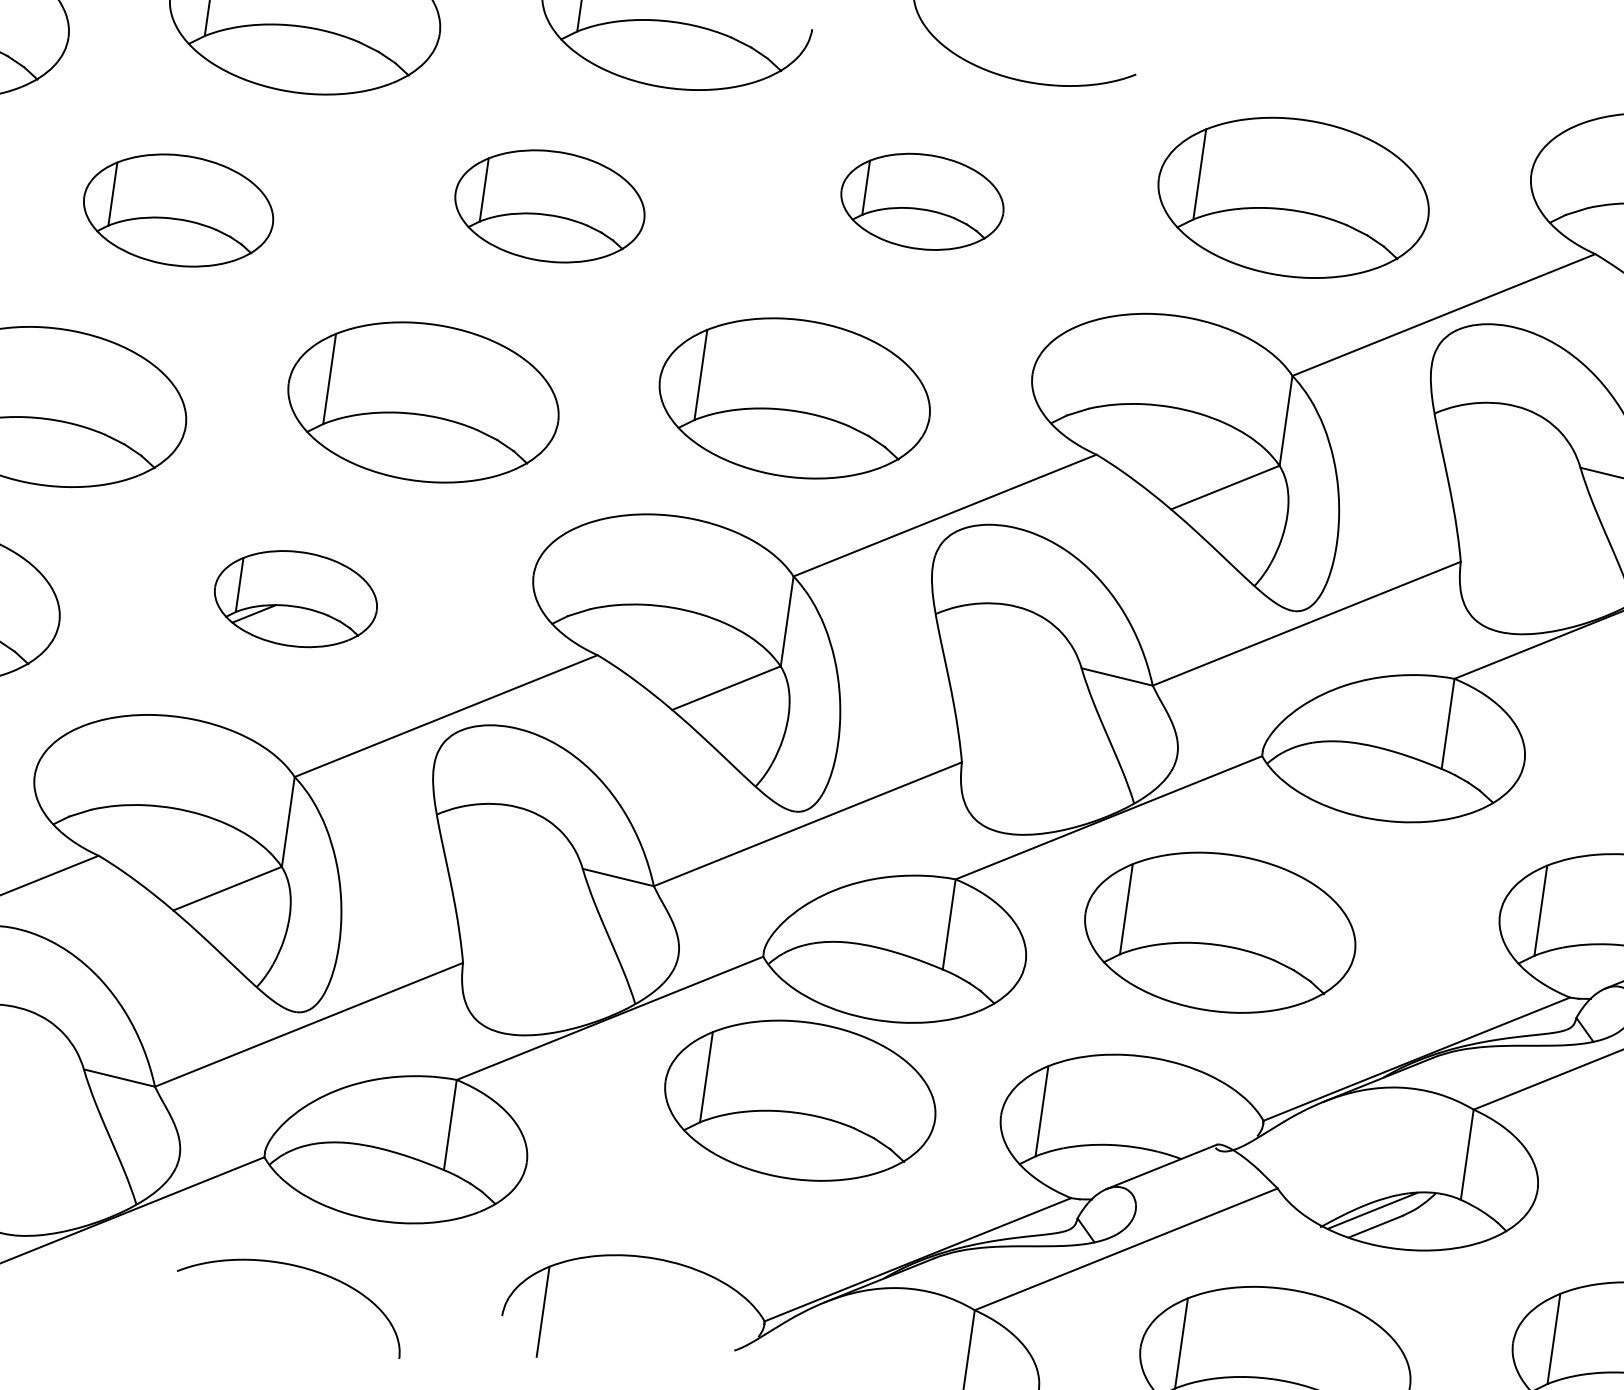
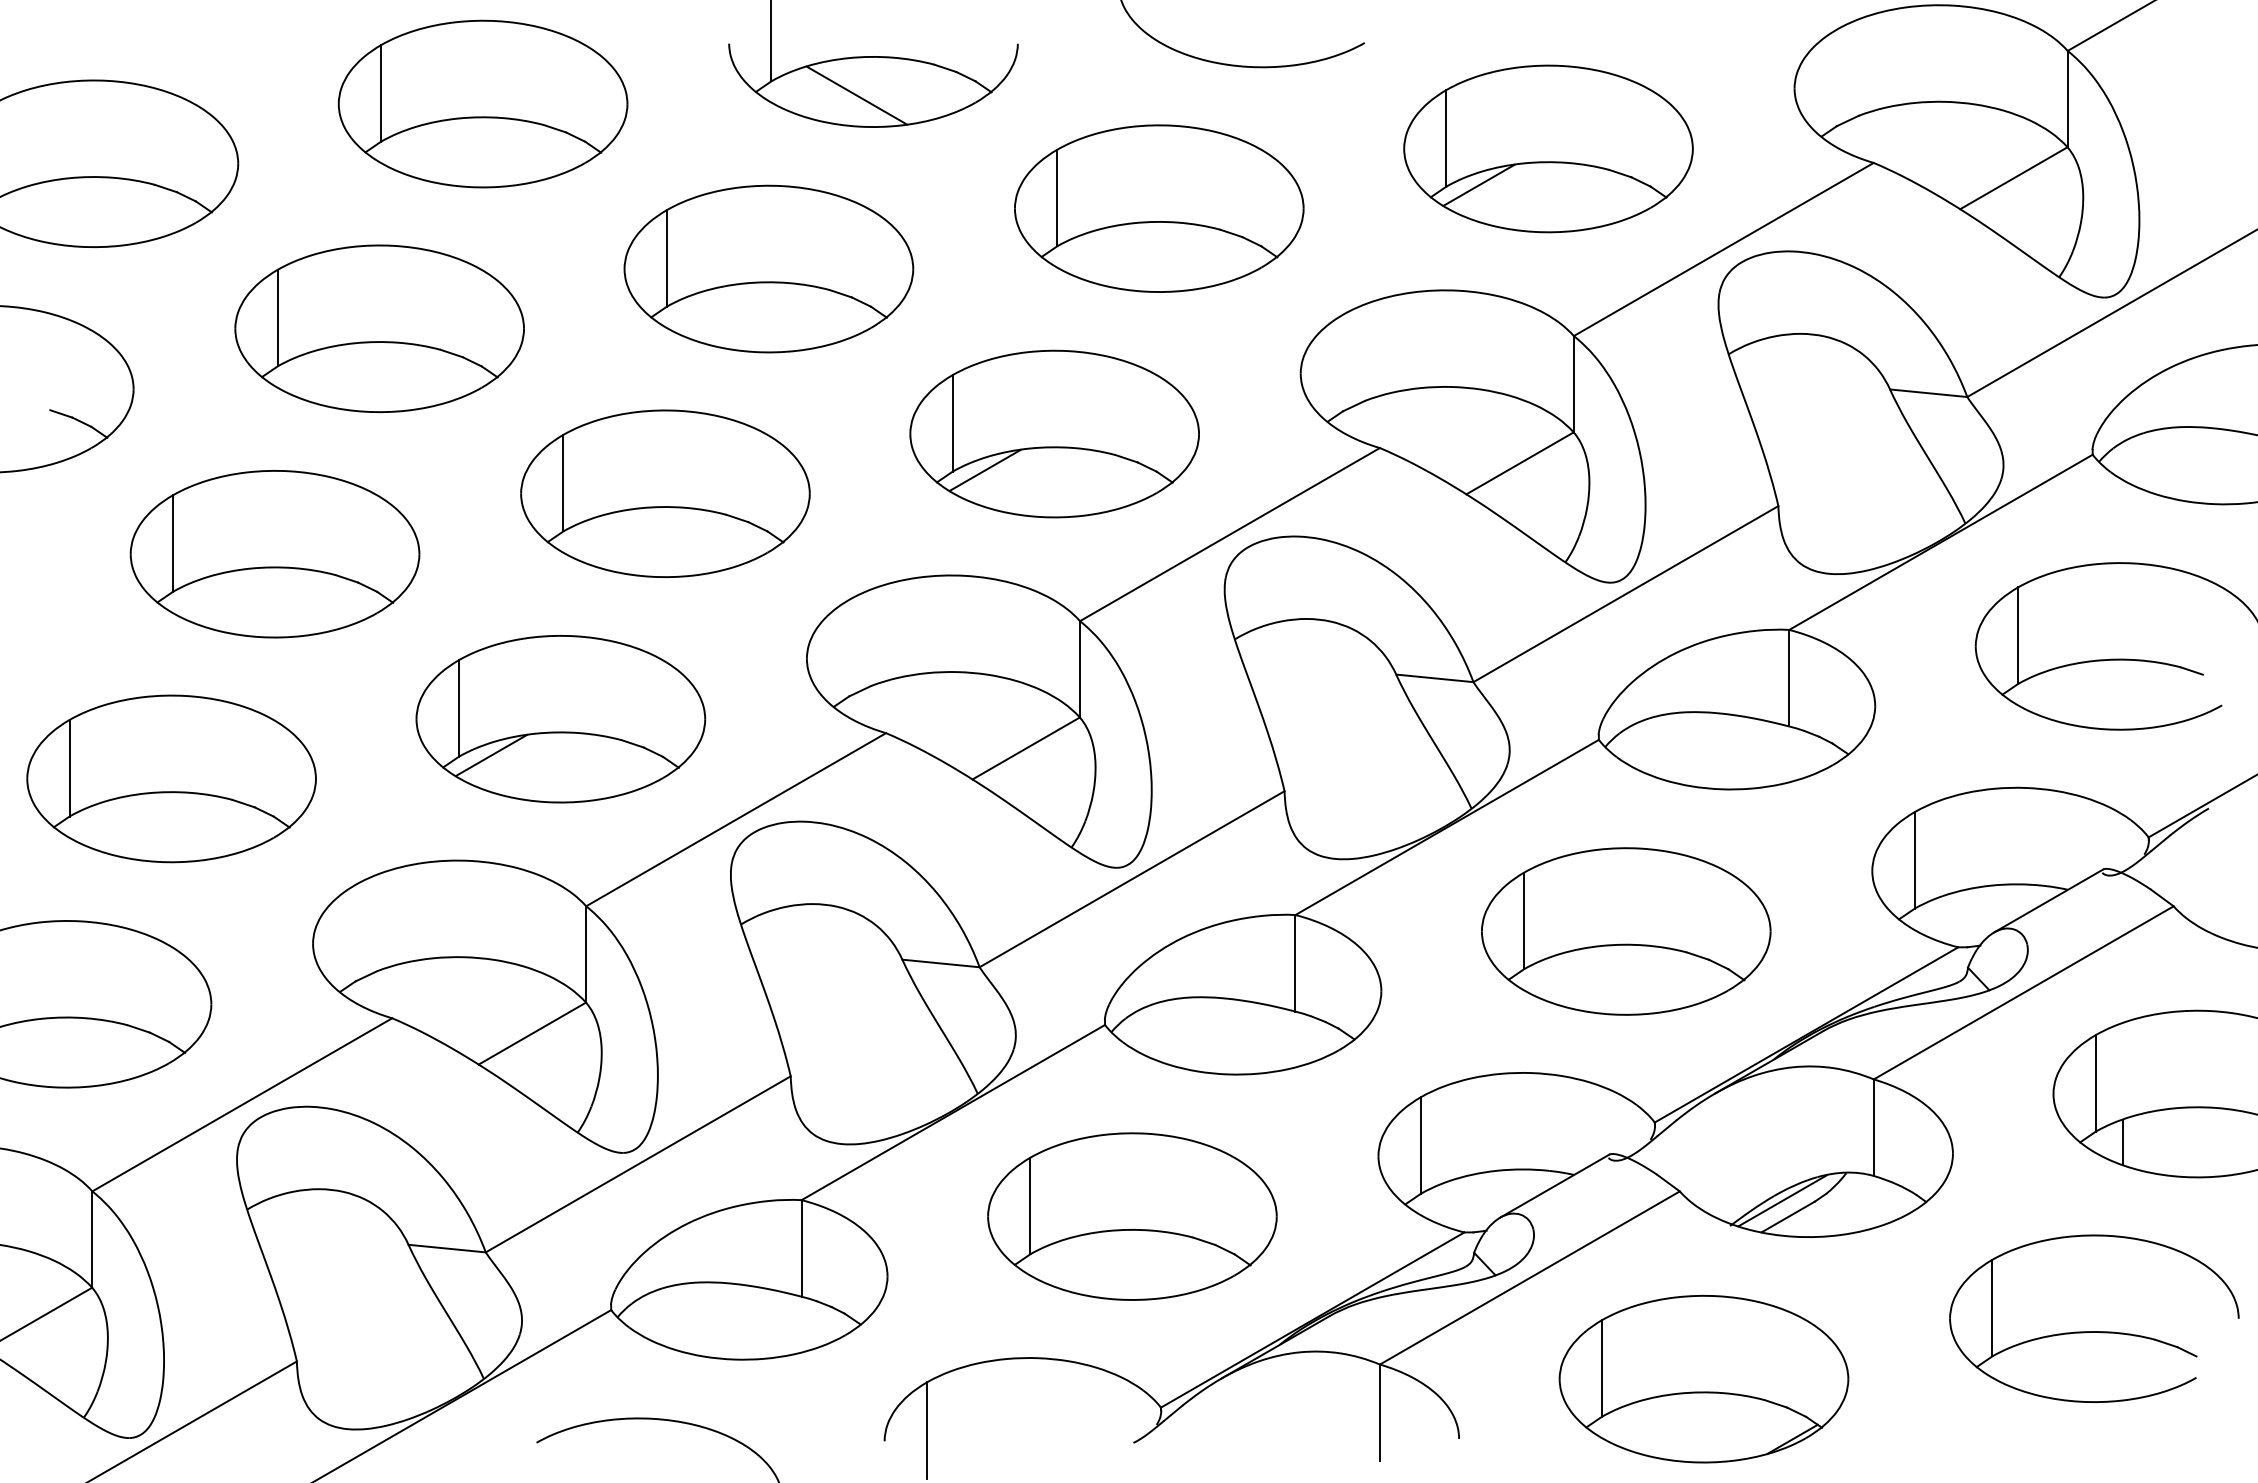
line: (654, 56) -> (856, 95), added
part: (922, 201) -> (1159, 208), size x1.67
part: (549, 205) -> (768, 268), size x1.43
part: (178, 210) -> (379, 328), size x1.43
line: (1223, 221) -> (1478, 184), added
line: (724, 422) -> (984, 469), added
part: (295, 599) -> (560, 719), size x1.67
part: (1220, 932) -> (1626, 931), moved
part: (800, 1100) -> (1132, 1216), moved

